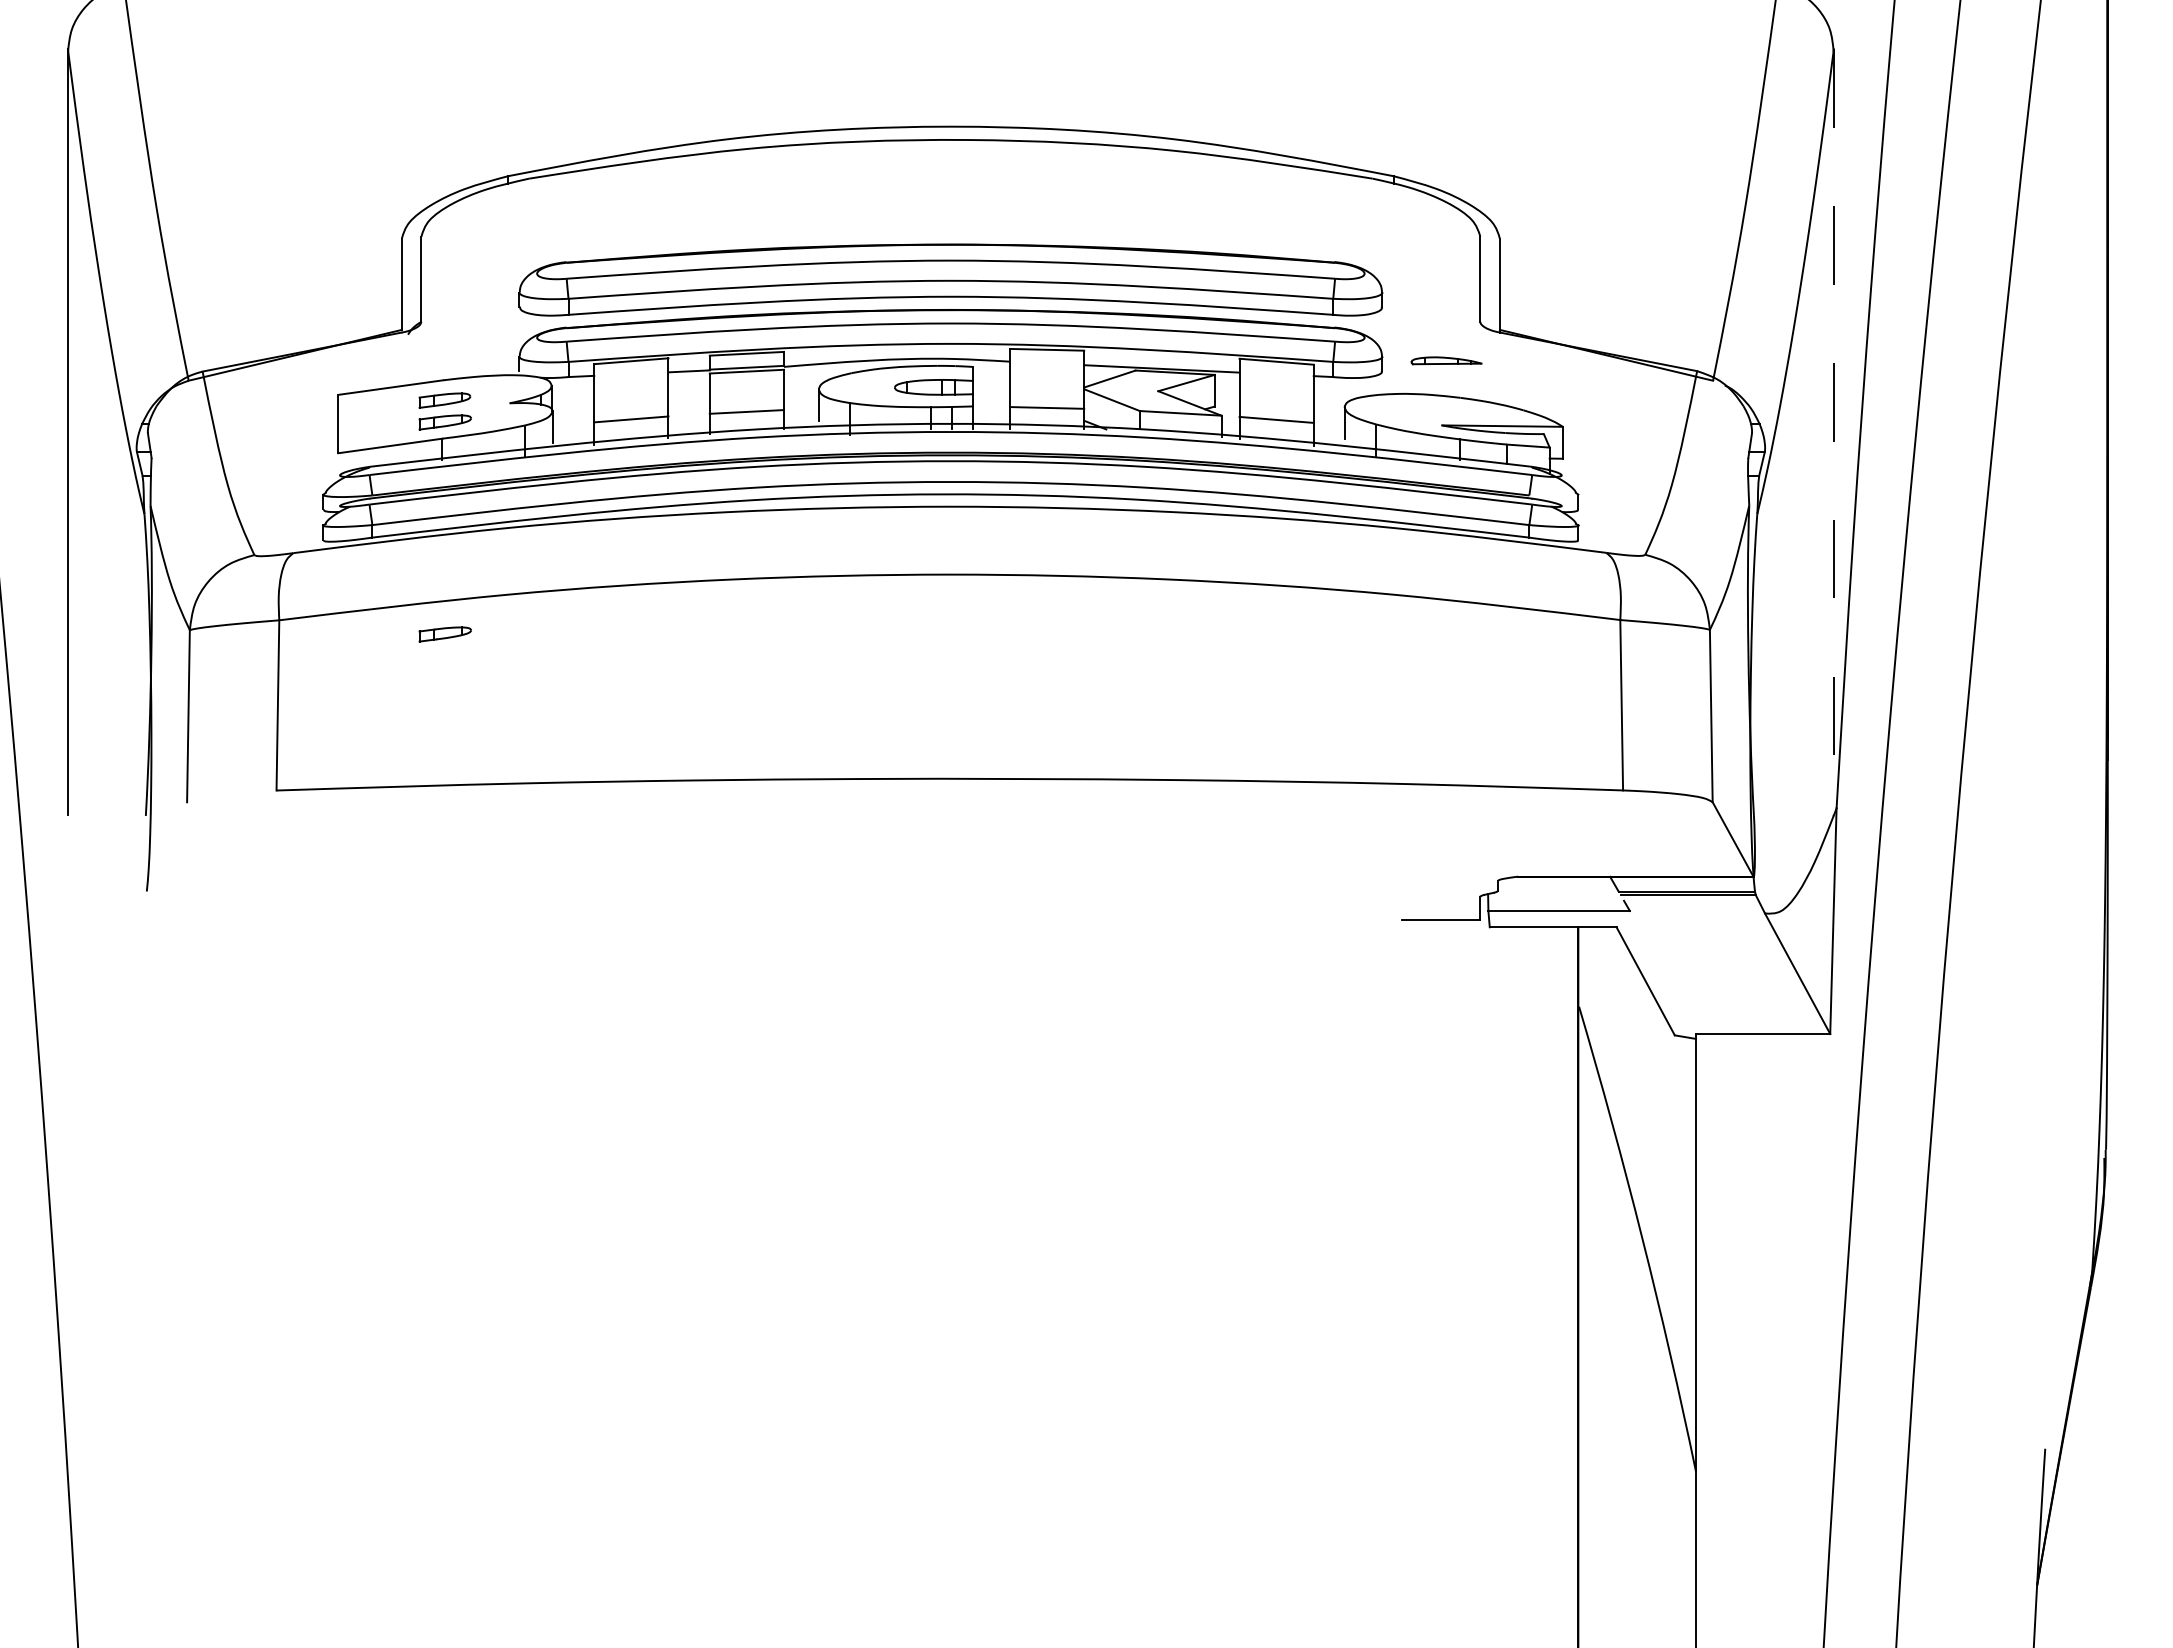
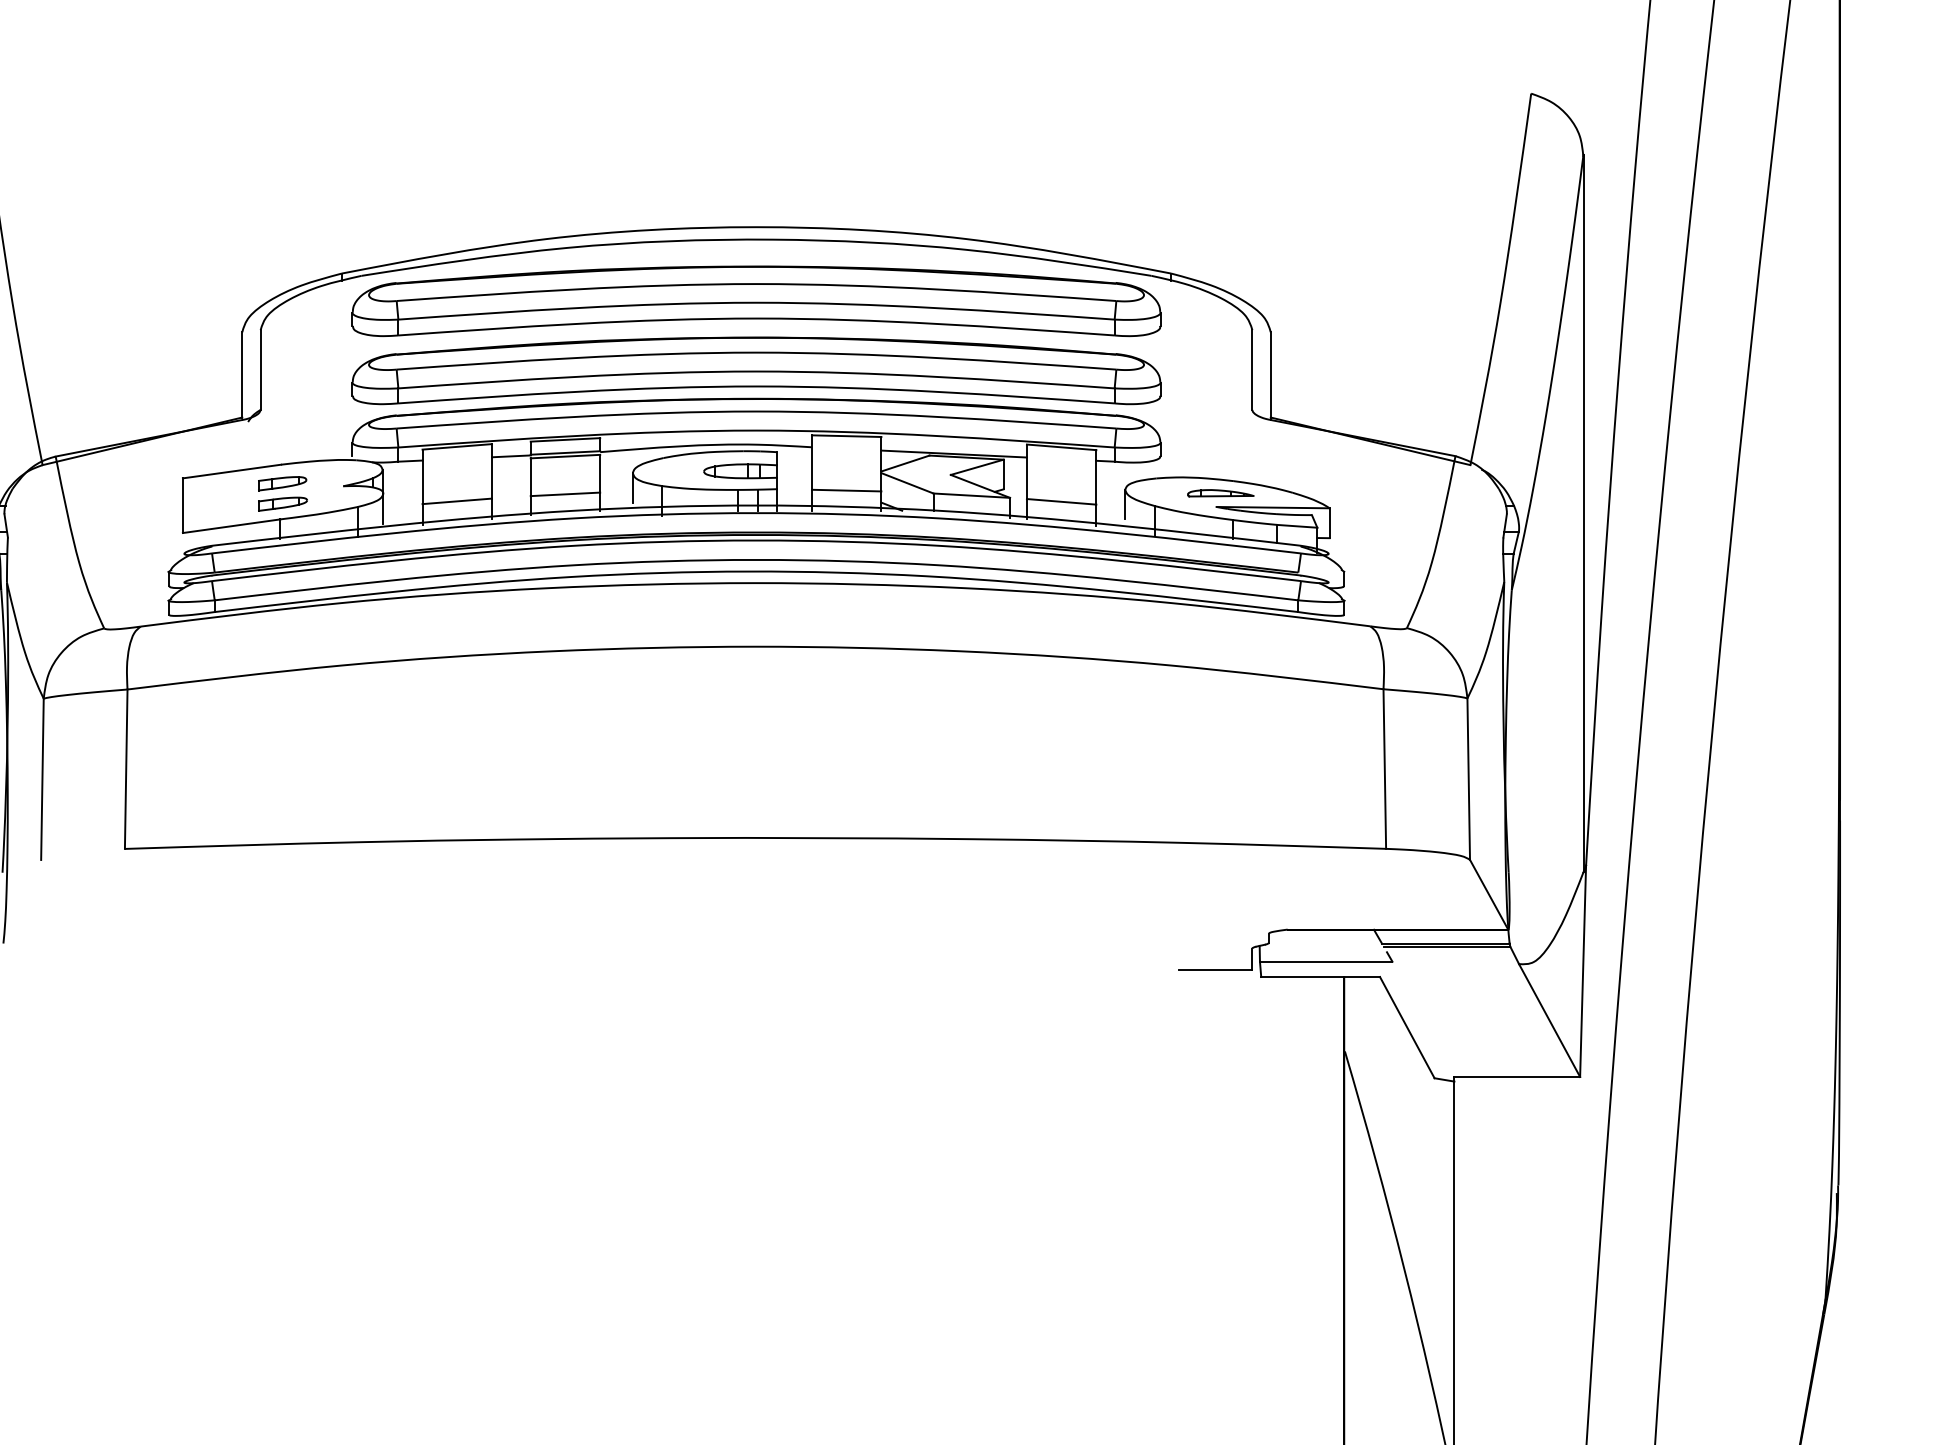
part: (950, 205) -> (756, 301), added
part: (1446, 360) -> (1220, 493), moved
line: (1833, 432) -> (1583, 513), dashed -> solid
part: (444, 634) -> (282, 702), removed

